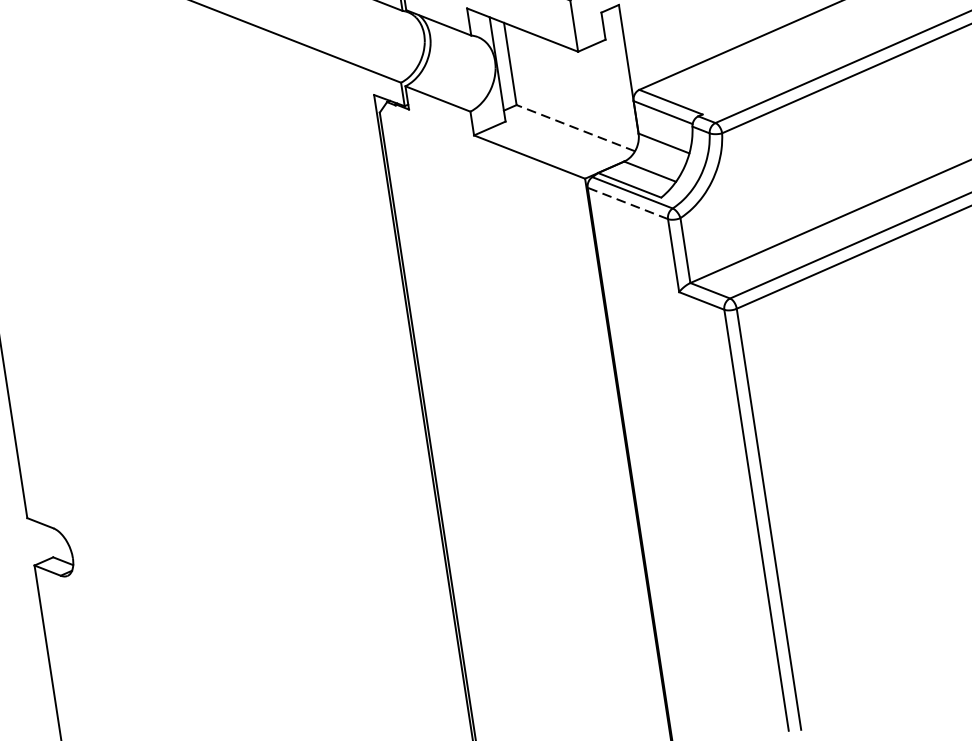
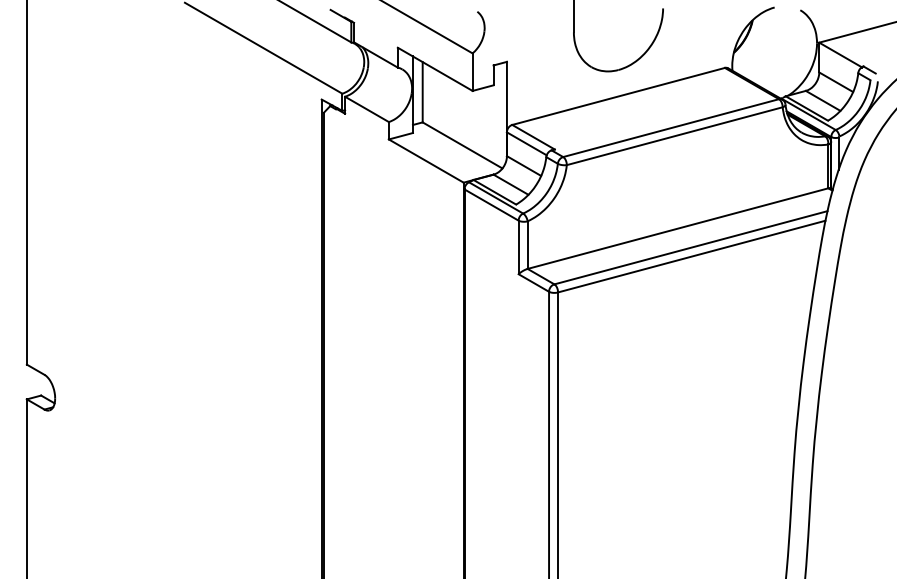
line: (575, 128) -> (462, 145), dashed -> solid
line: (627, 202) -> (491, 204), dashed -> solid

